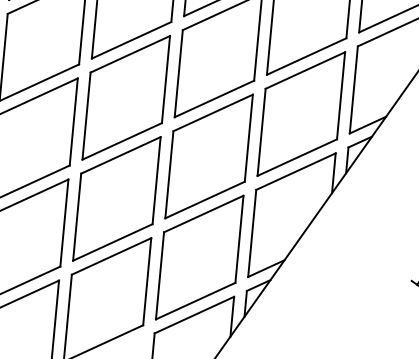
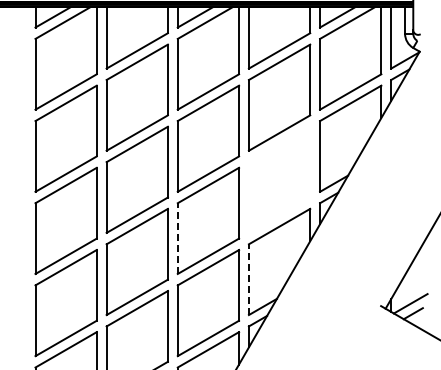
part: (301, 113) -> (279, 179), removed
line: (169, 174) -> (177, 238), solid -> dashed
line: (251, 233) -> (248, 279), solid -> dashed

